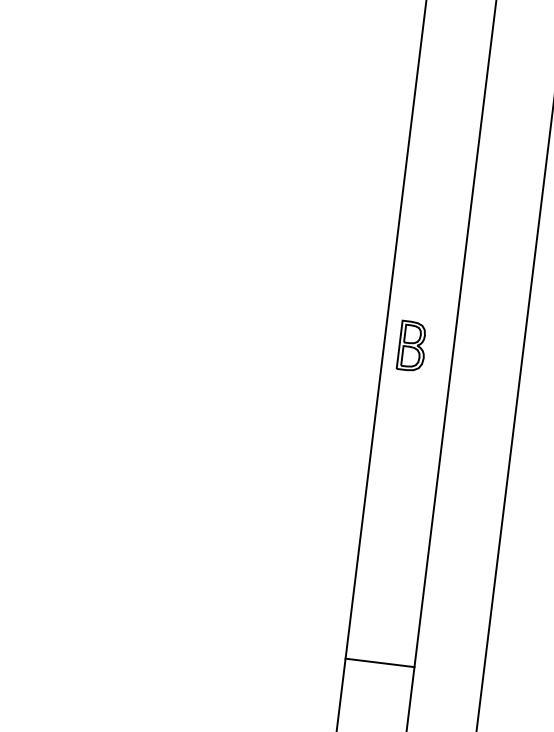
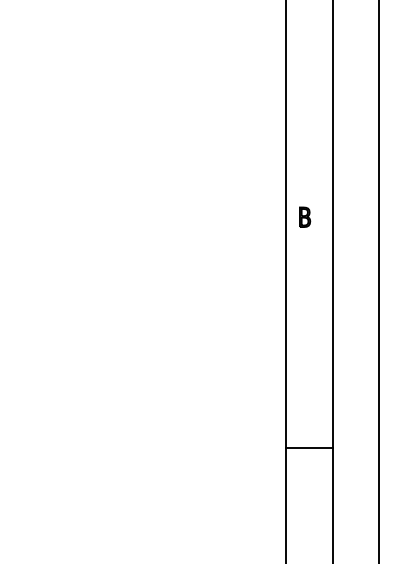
part: (411, 346) -> (304, 217), size x0.6
line: (380, 662) -> (309, 447), moved

